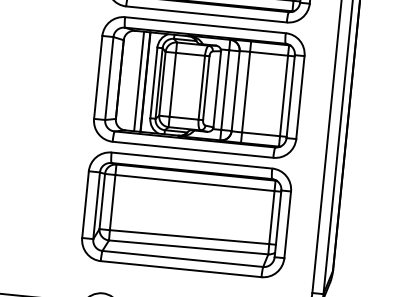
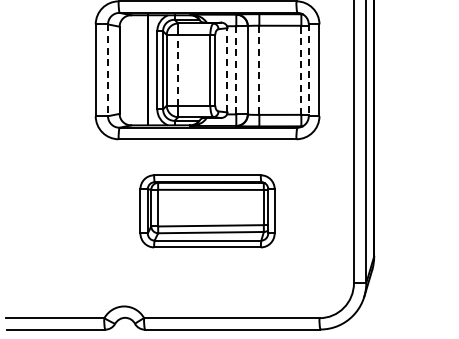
line: (109, 78) -> (108, 70), solid -> dashed
line: (138, 81) -> (140, 70), removed
line: (173, 84) -> (178, 69), solid -> dashed
line: (217, 88) -> (227, 69), solid -> dashed
line: (225, 89) -> (236, 69), solid -> dashed
line: (246, 92) -> (259, 70), solid -> dashed
line: (284, 96) -> (301, 70), solid -> dashed
line: (290, 96) -> (308, 70), solid -> dashed
part: (186, 215) -> (207, 211), size x0.6

